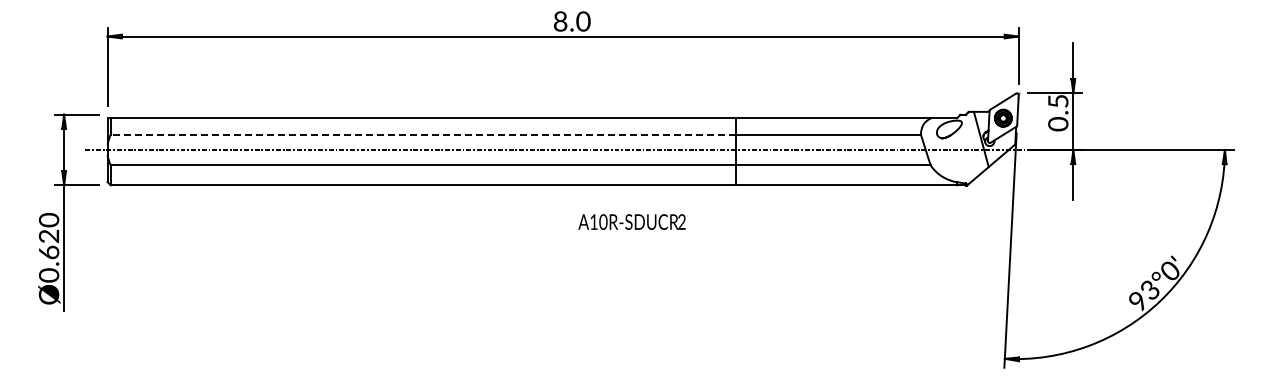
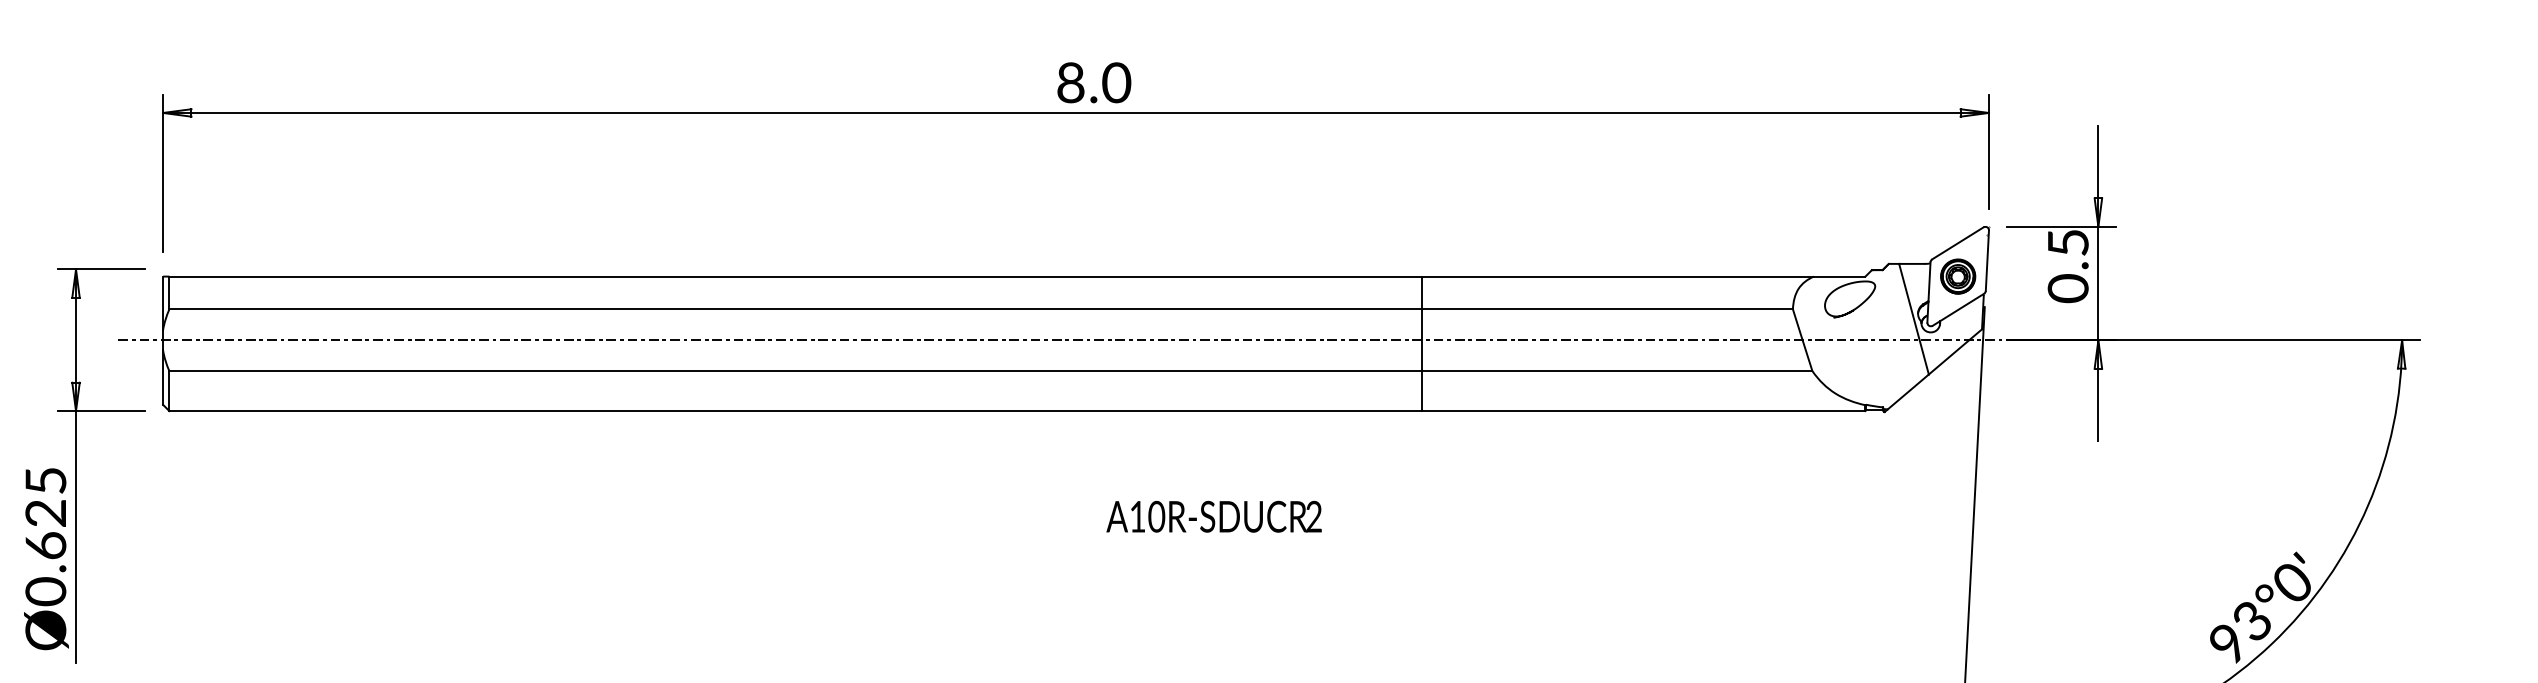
line: (423, 134) -> (796, 309), dashed -> solid
text: (48, 219) -> (44, 479), Ø0.620 -> Ø0.625
text: (631, 221) -> (1212, 515), moved

